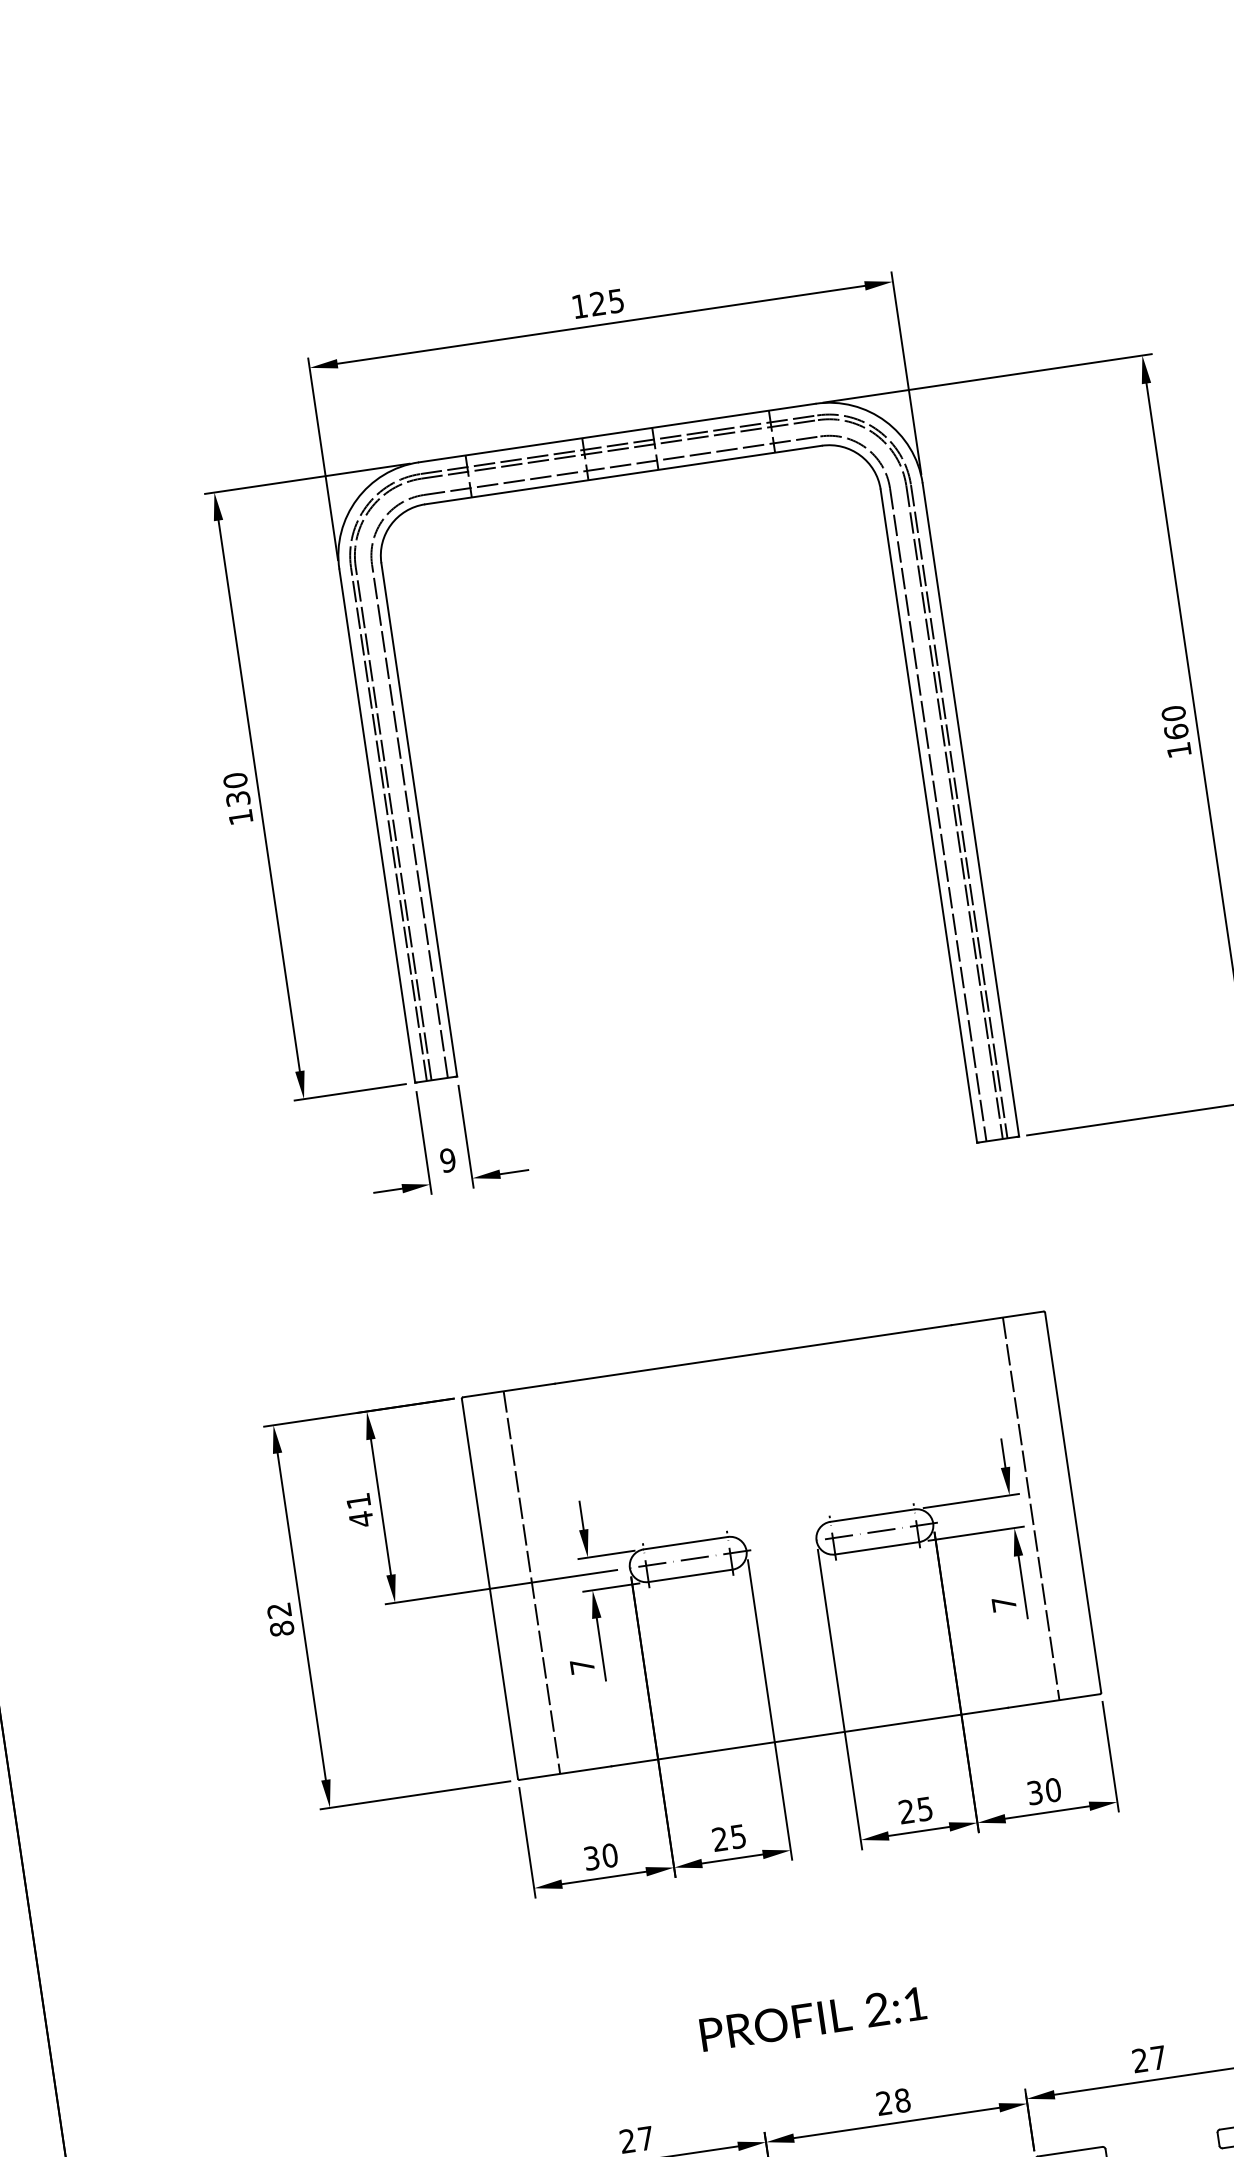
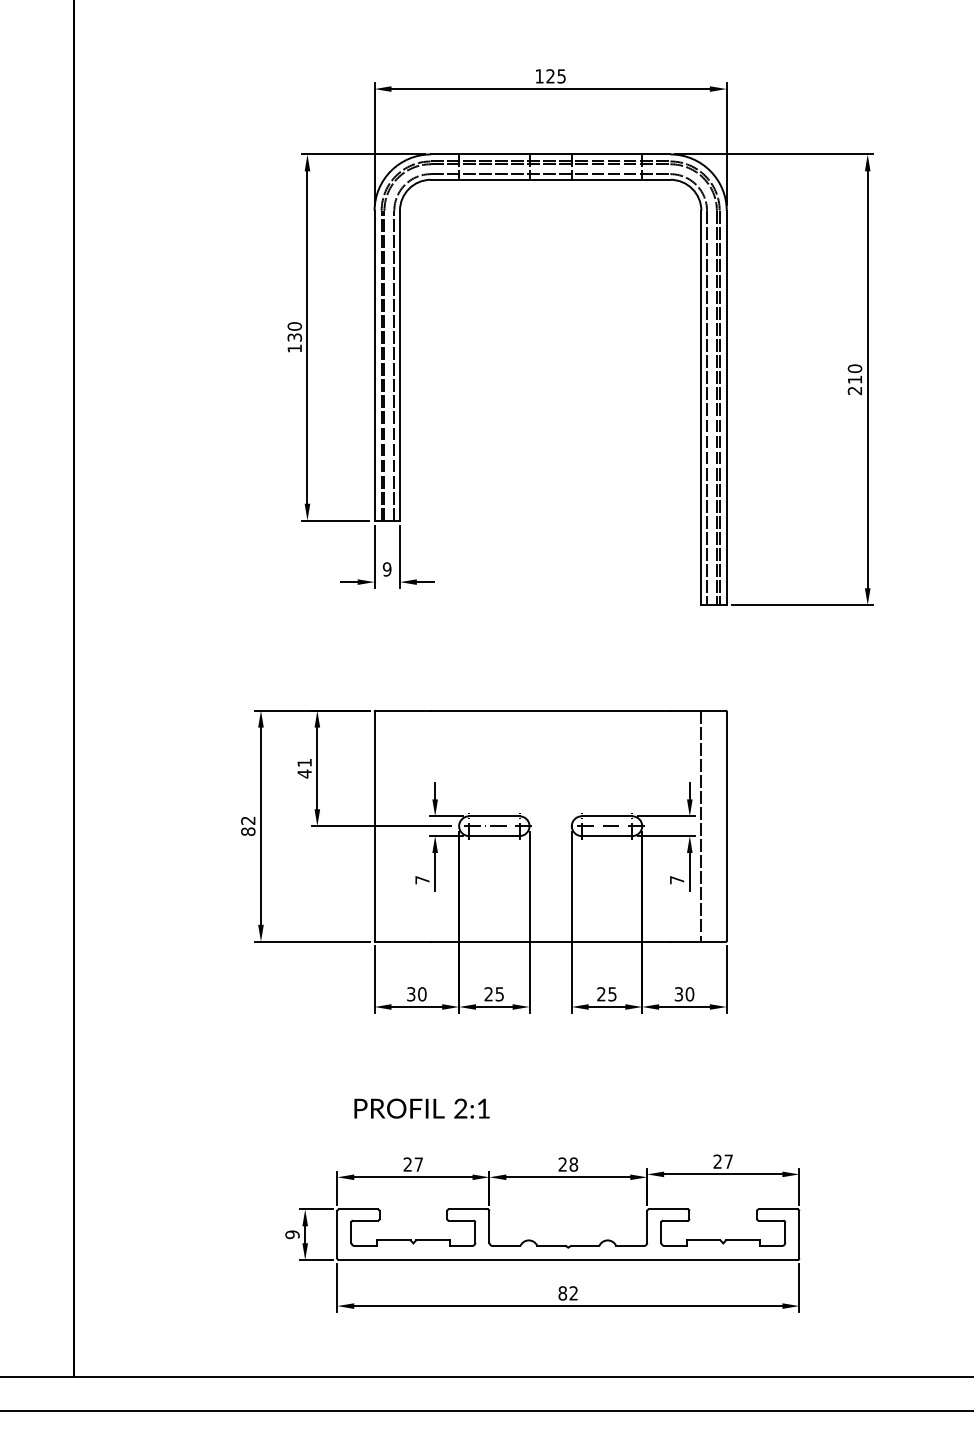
text: (1177, 741) -> (854, 385), 160 -> 210
line: (530, 1581) -> (399, 825), removed
text: (812, 2018) -> (421, 1108), moved

